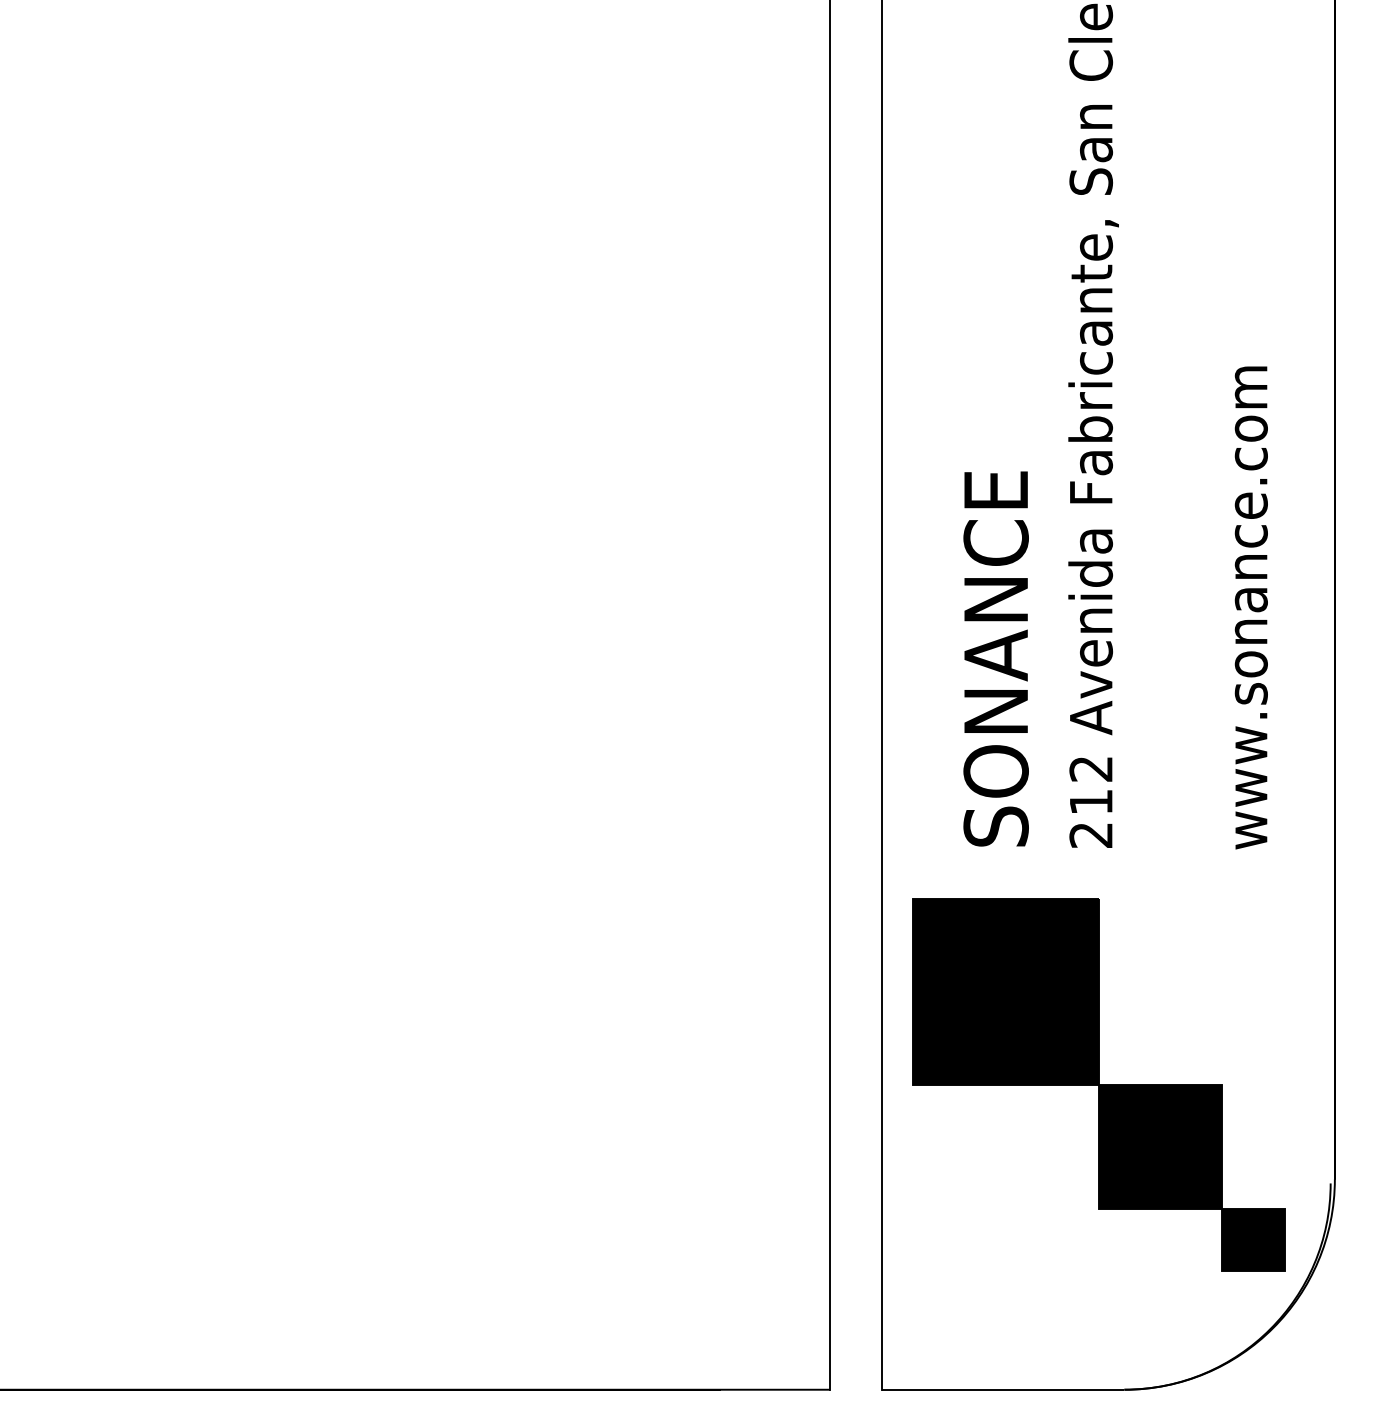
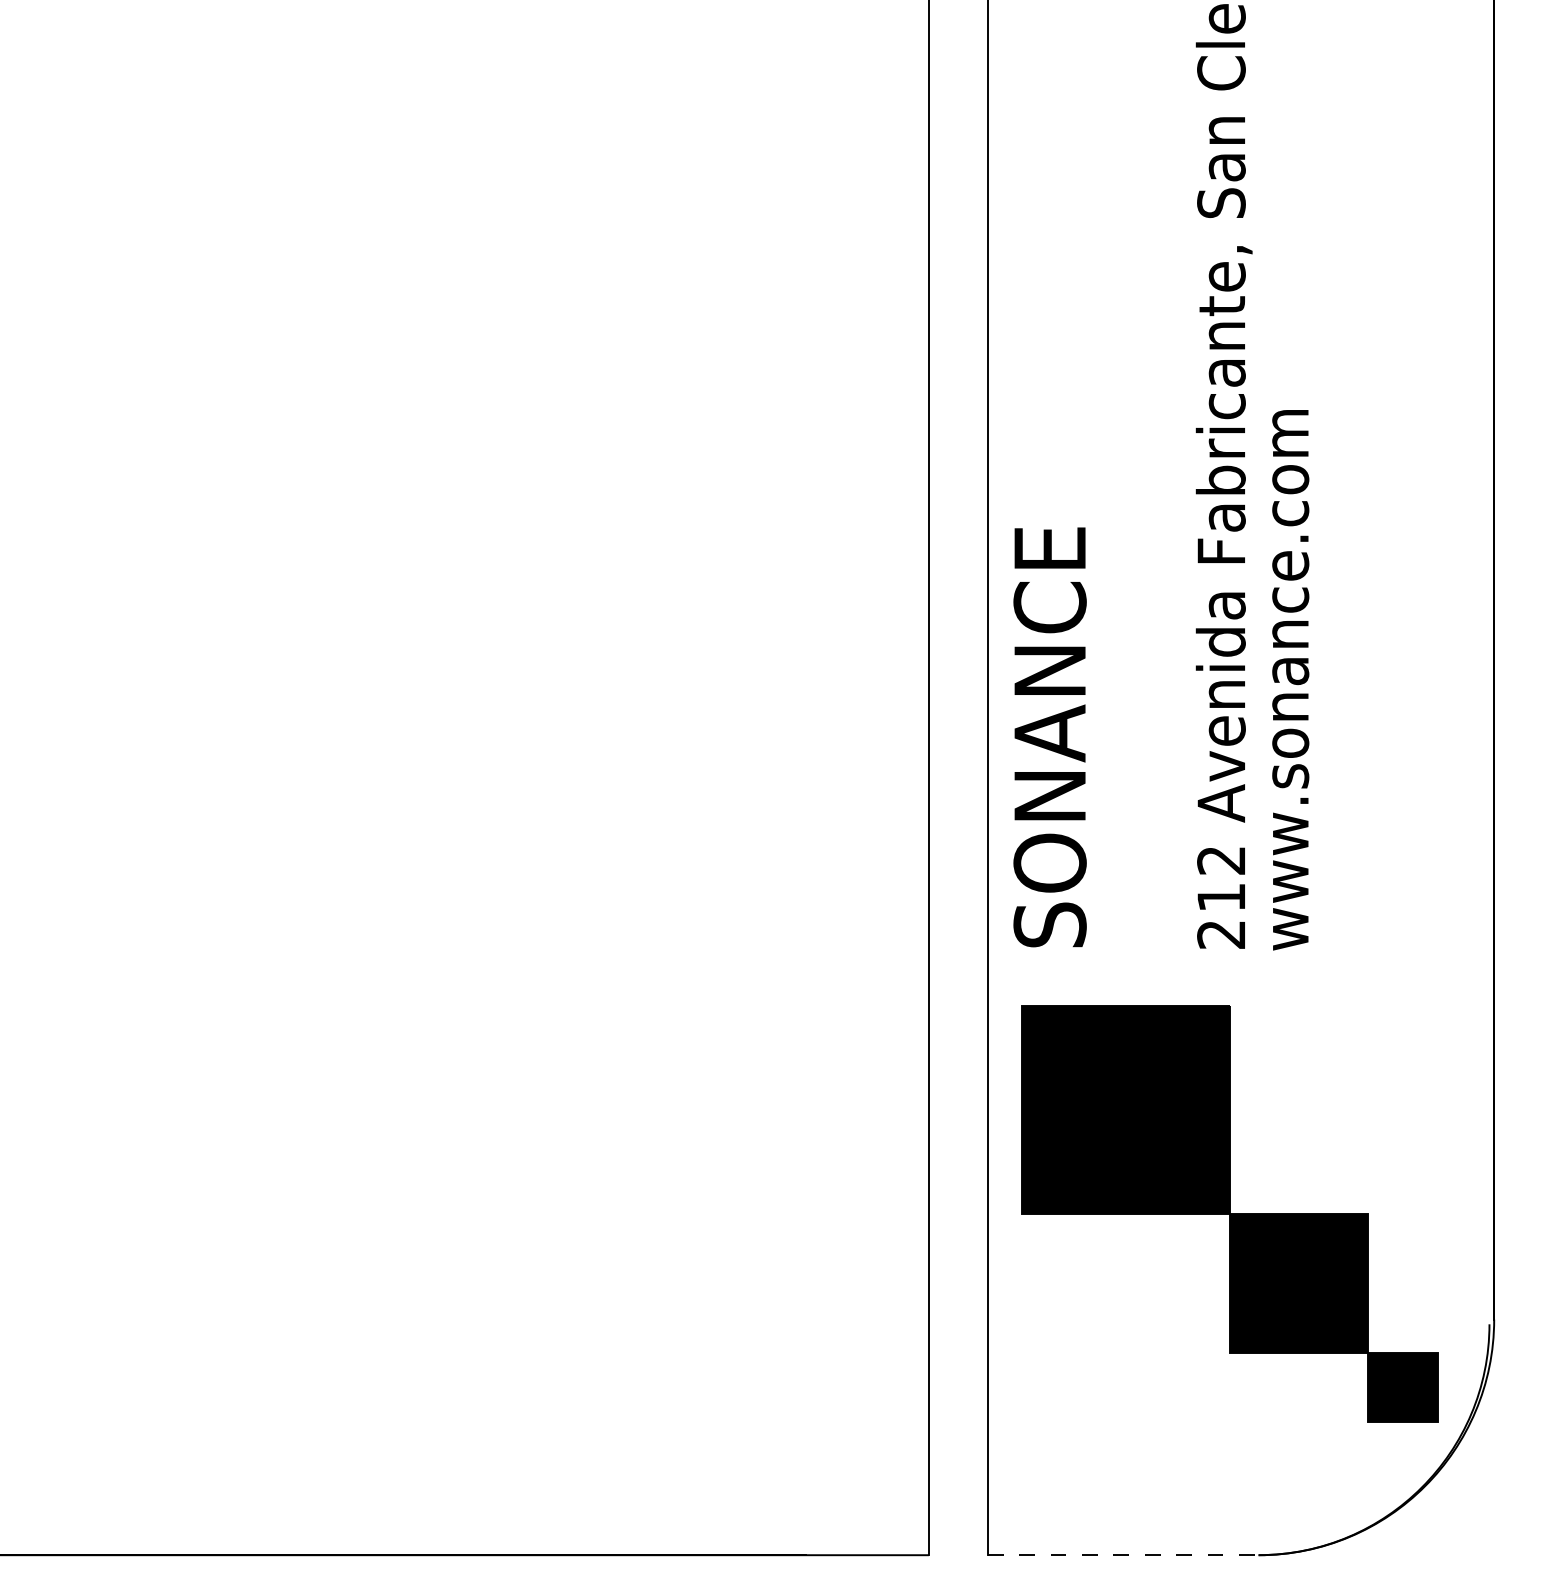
text: (1251, 608) -> (1290, 680), moved
text: (995, 659) -> (1049, 737), moved
line: (1003, 1390) -> (1123, 1555), solid -> dashed

